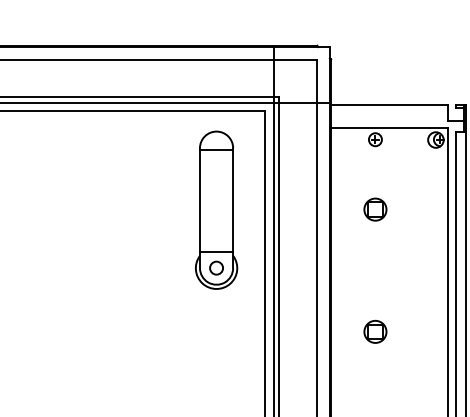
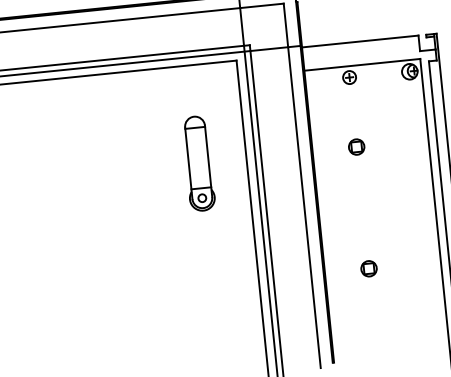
part: (216, 209) -> (198, 163), size x0.6
part: (375, 209) -> (356, 146), size x0.7
part: (375, 331) -> (369, 268), size x0.7

